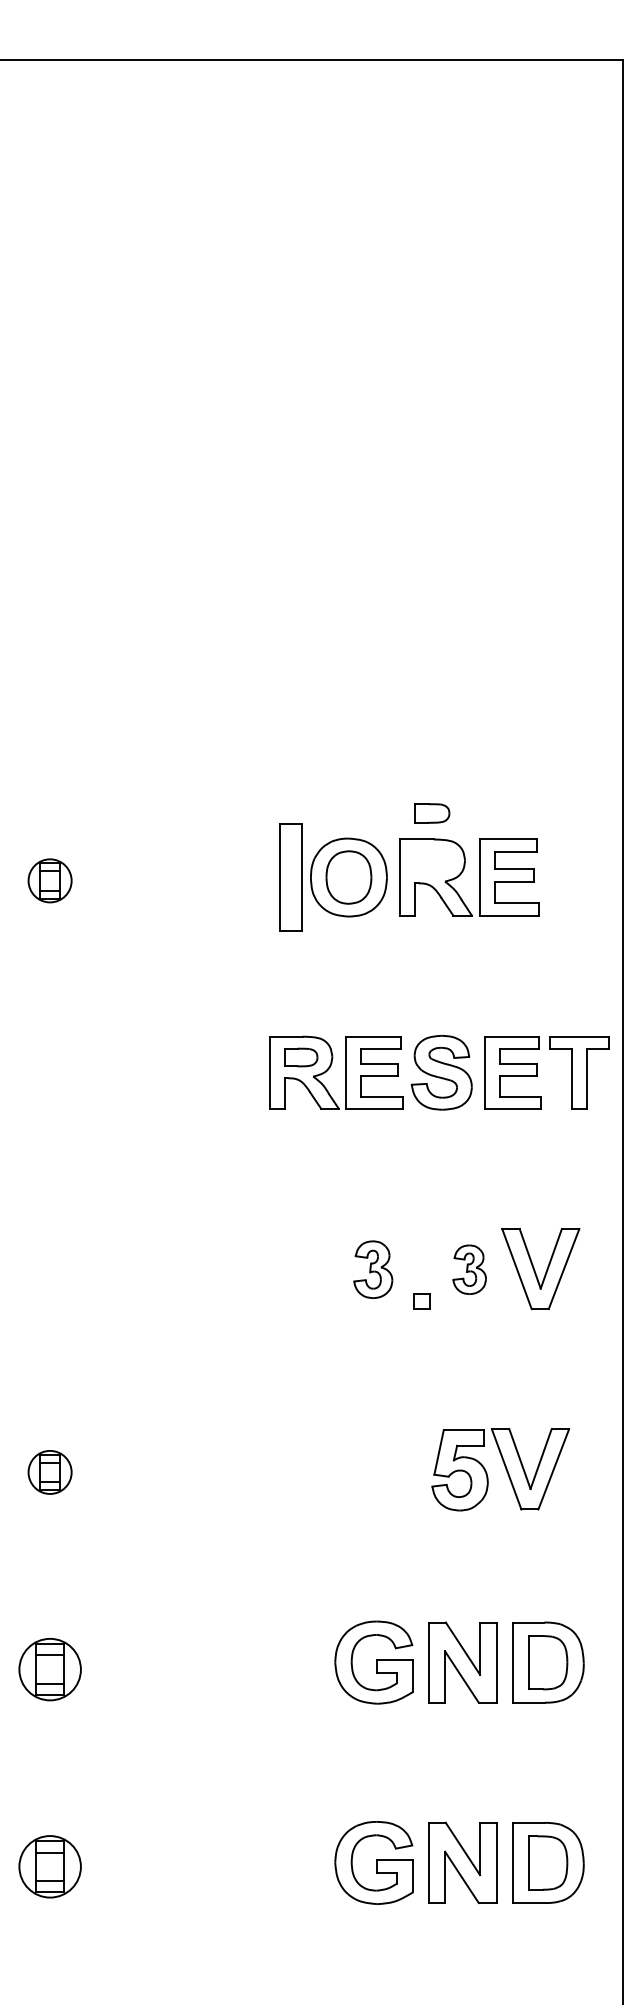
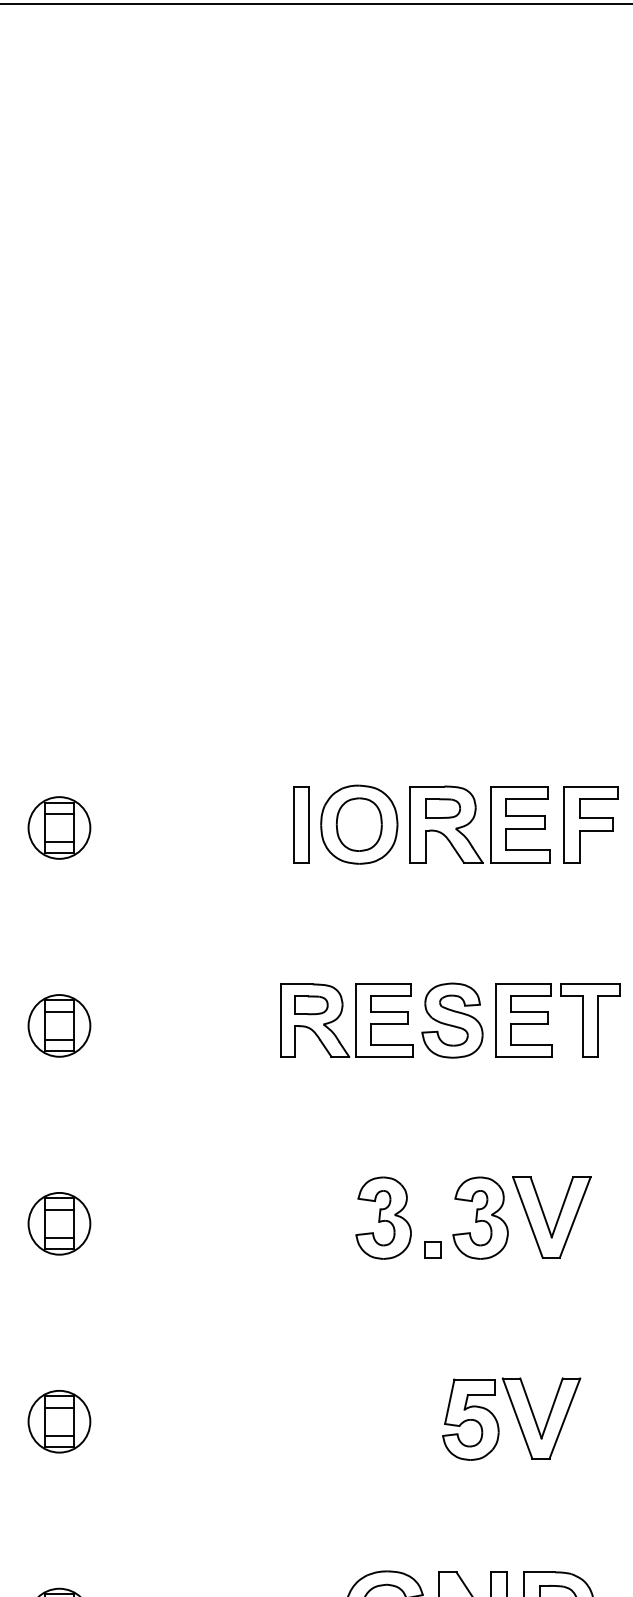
part: (432, 813) -> (443, 808), moved
part: (291, 877) -> (301, 824), size x0.71
part: (579, 877) -> (590, 824), added
part: (49, 880) -> (58, 827), size x1.43
part: (49, 1077) -> (58, 1025), added
part: (373, 1269) -> (383, 1218), size x1.43
part: (469, 1269) -> (480, 1218), size x1.67
part: (49, 1274) -> (58, 1223), added
part: (49, 1472) -> (58, 1421), size x1.43

